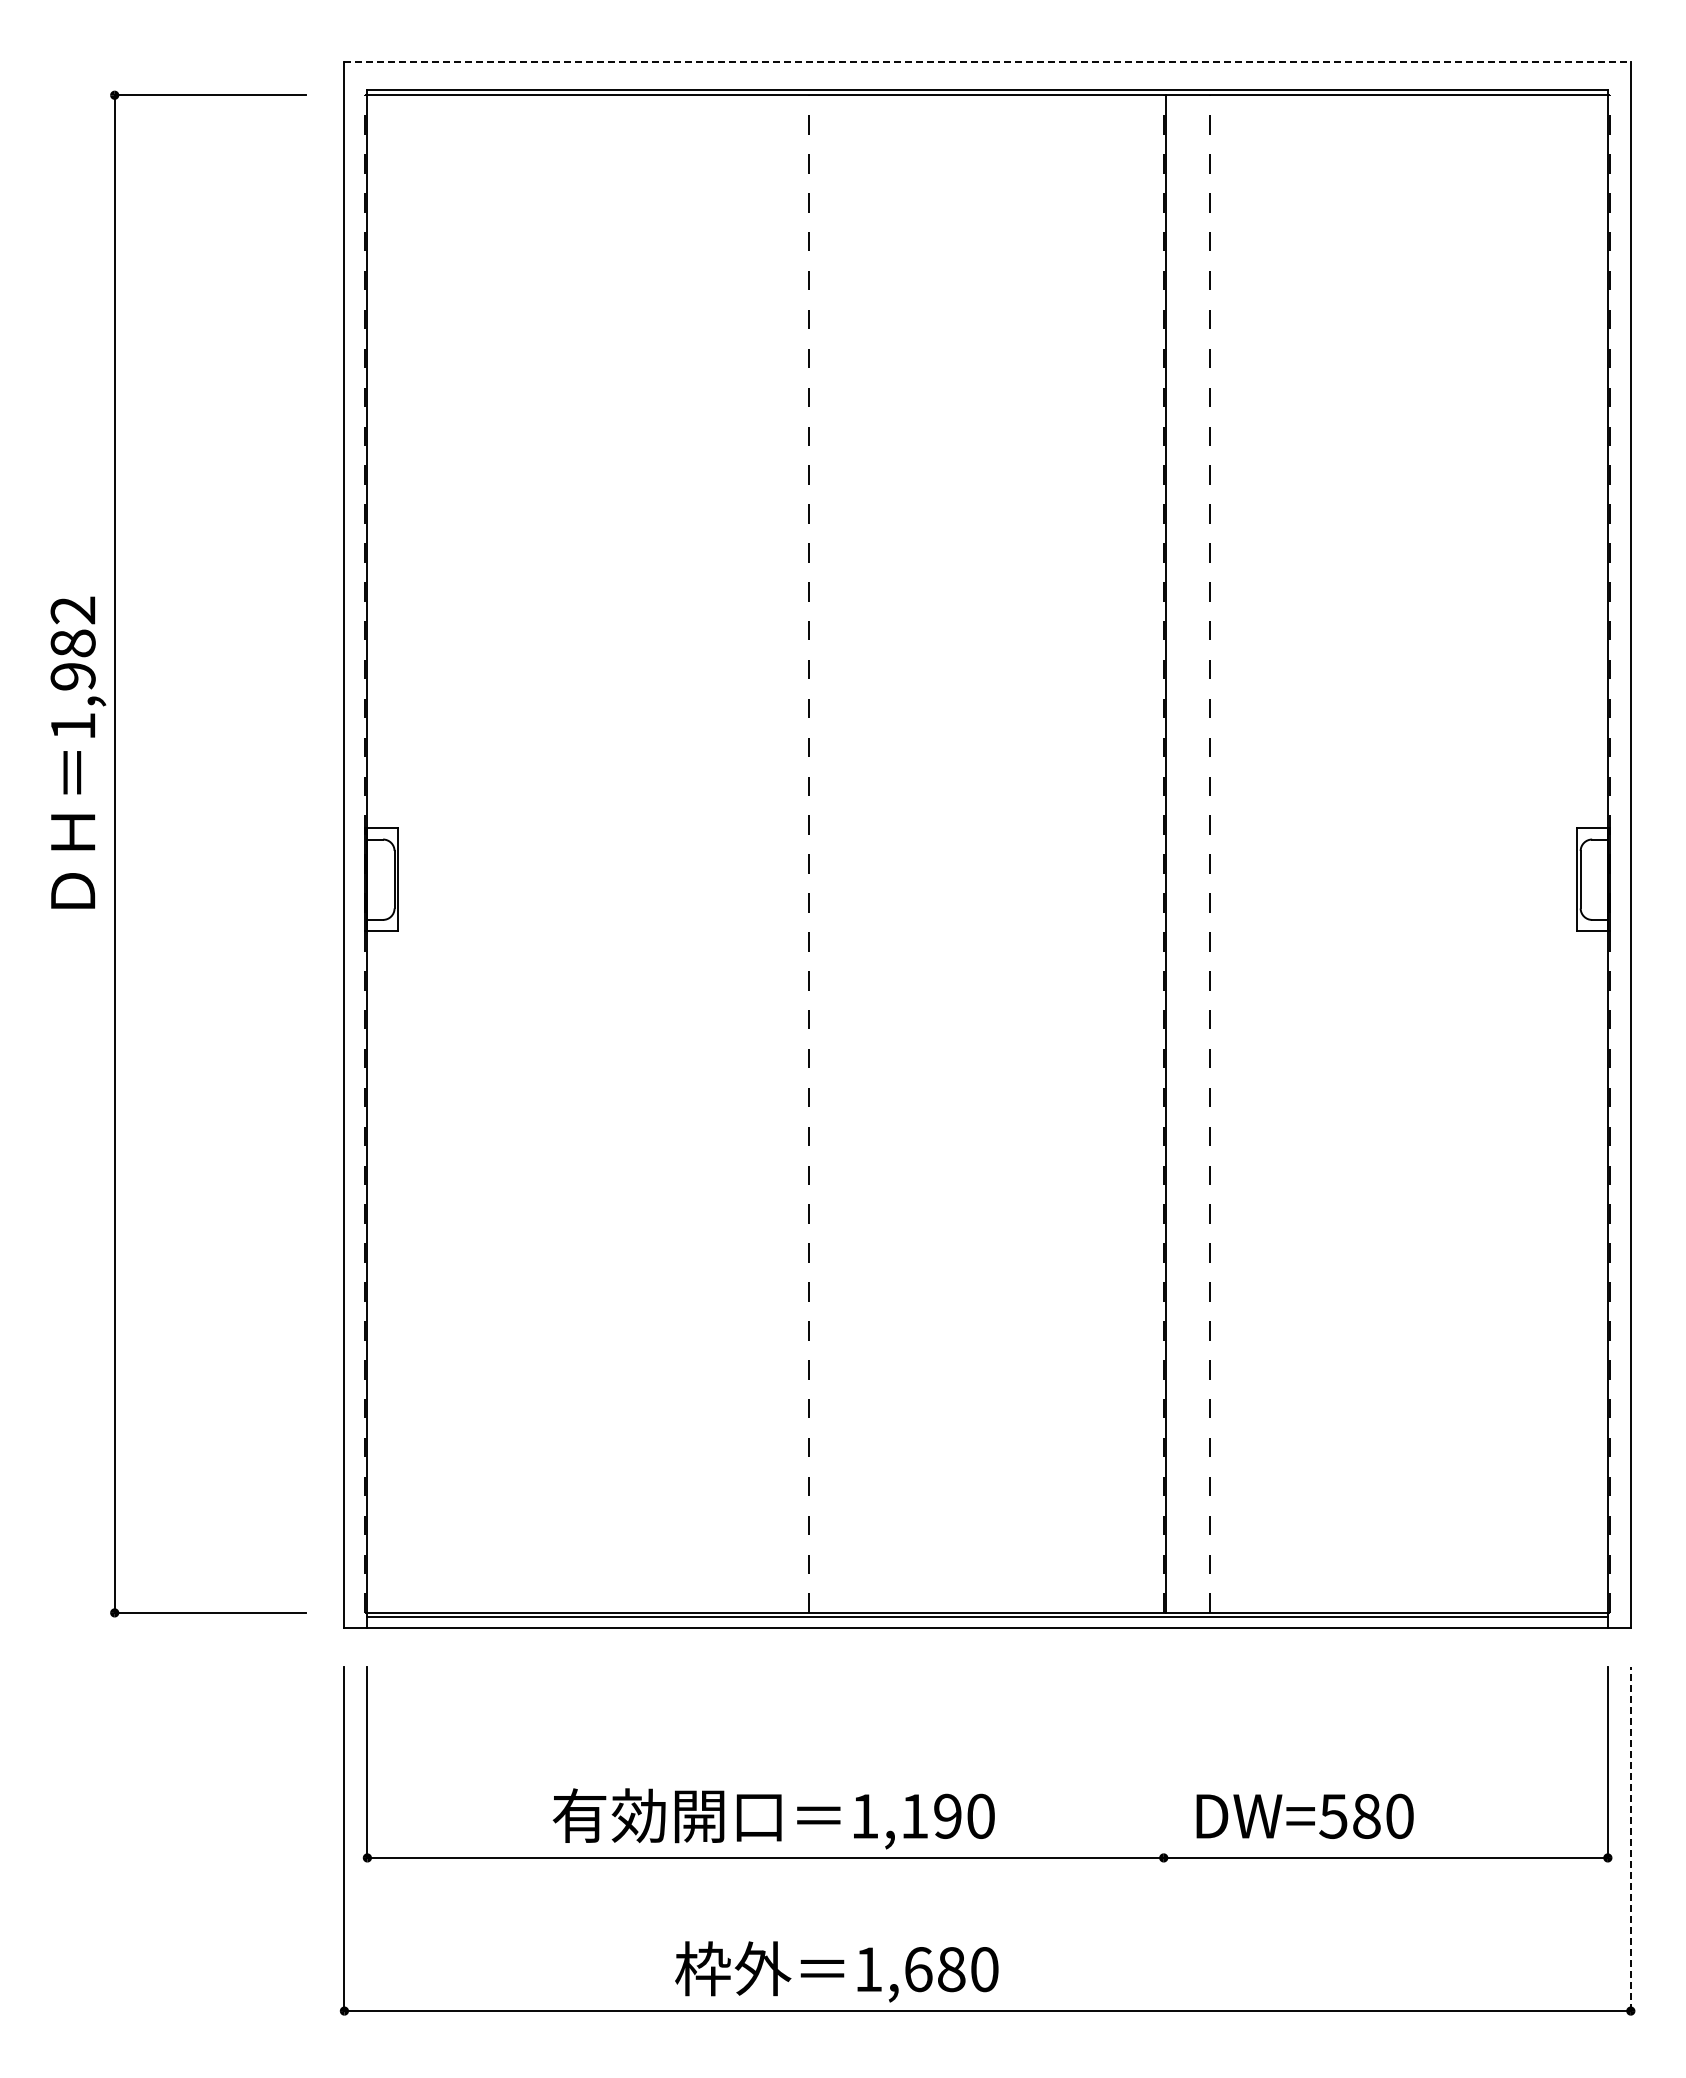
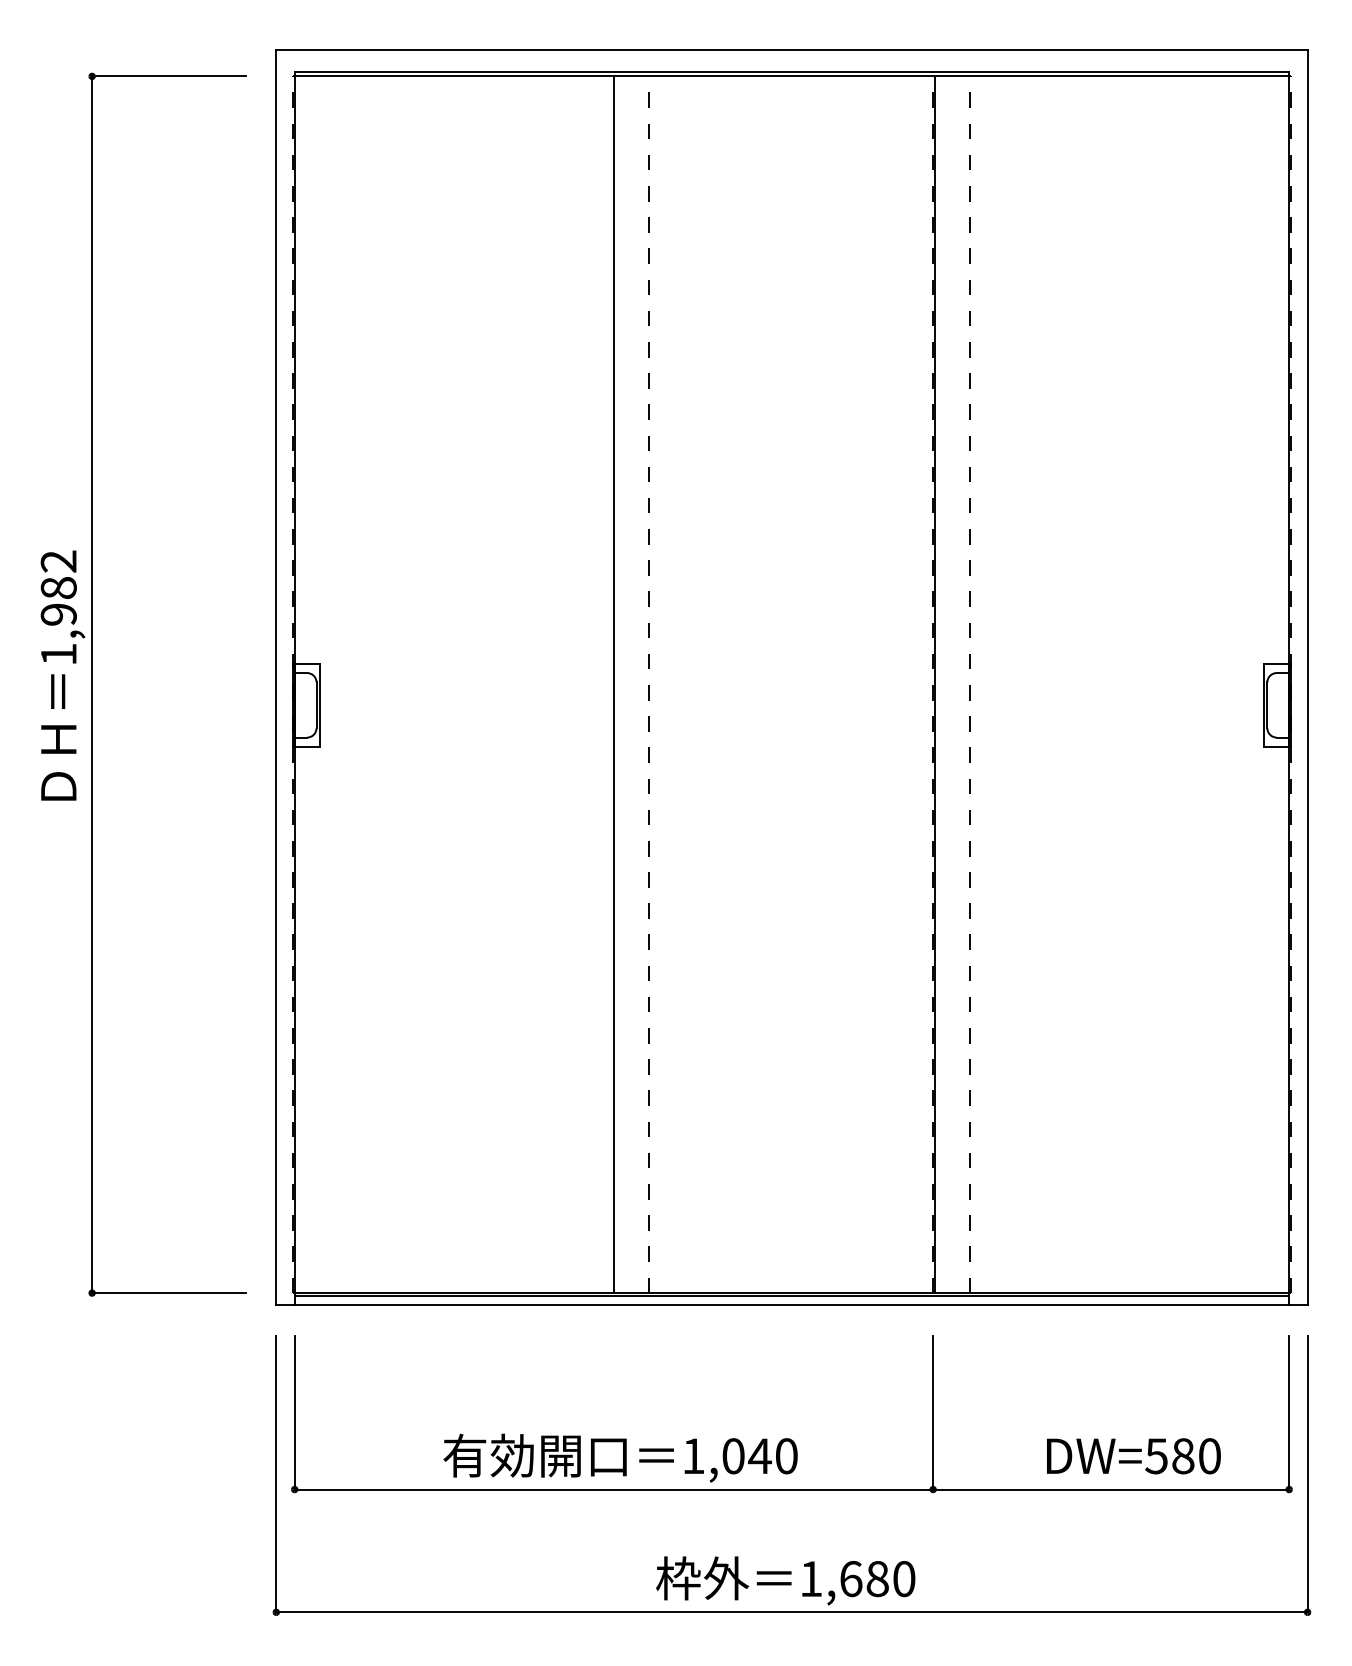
line: (988, 62) -> (792, 50), dashed -> solid
text: (78, 752) -> (63, 675), moved
line: (765, 853) -> (613, 684), added
line: (1163, 1761) -> (932, 1412), added
text: (1304, 1815) -> (1133, 1455), moved
text: (931, 1816) -> (746, 1456), 1,190 -> 1,040
line: (1630, 1838) -> (1307, 1473), dashed -> solid
text: (836, 1971) -> (785, 1580), moved

